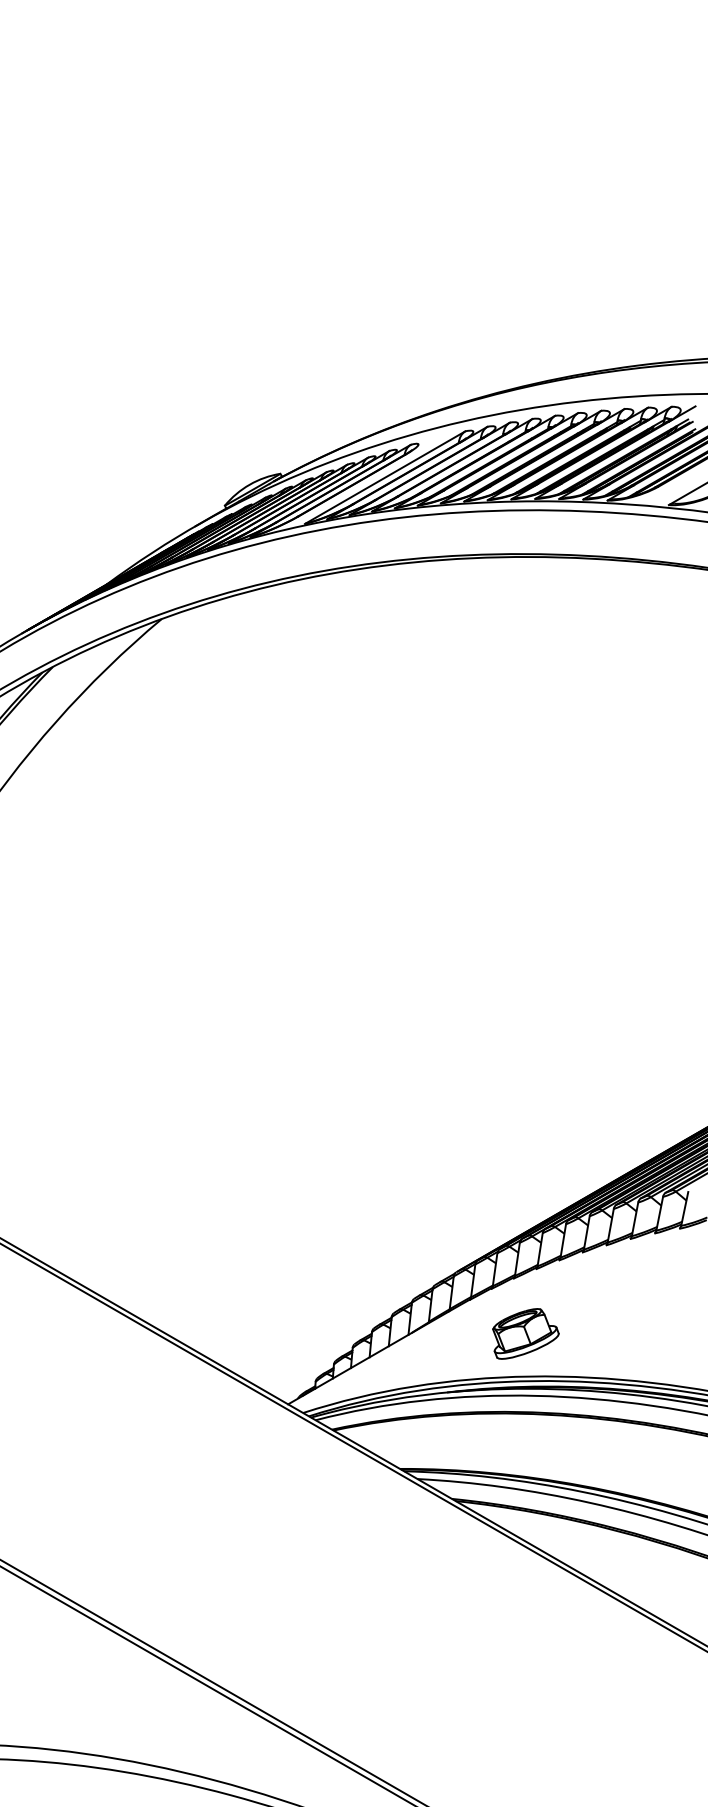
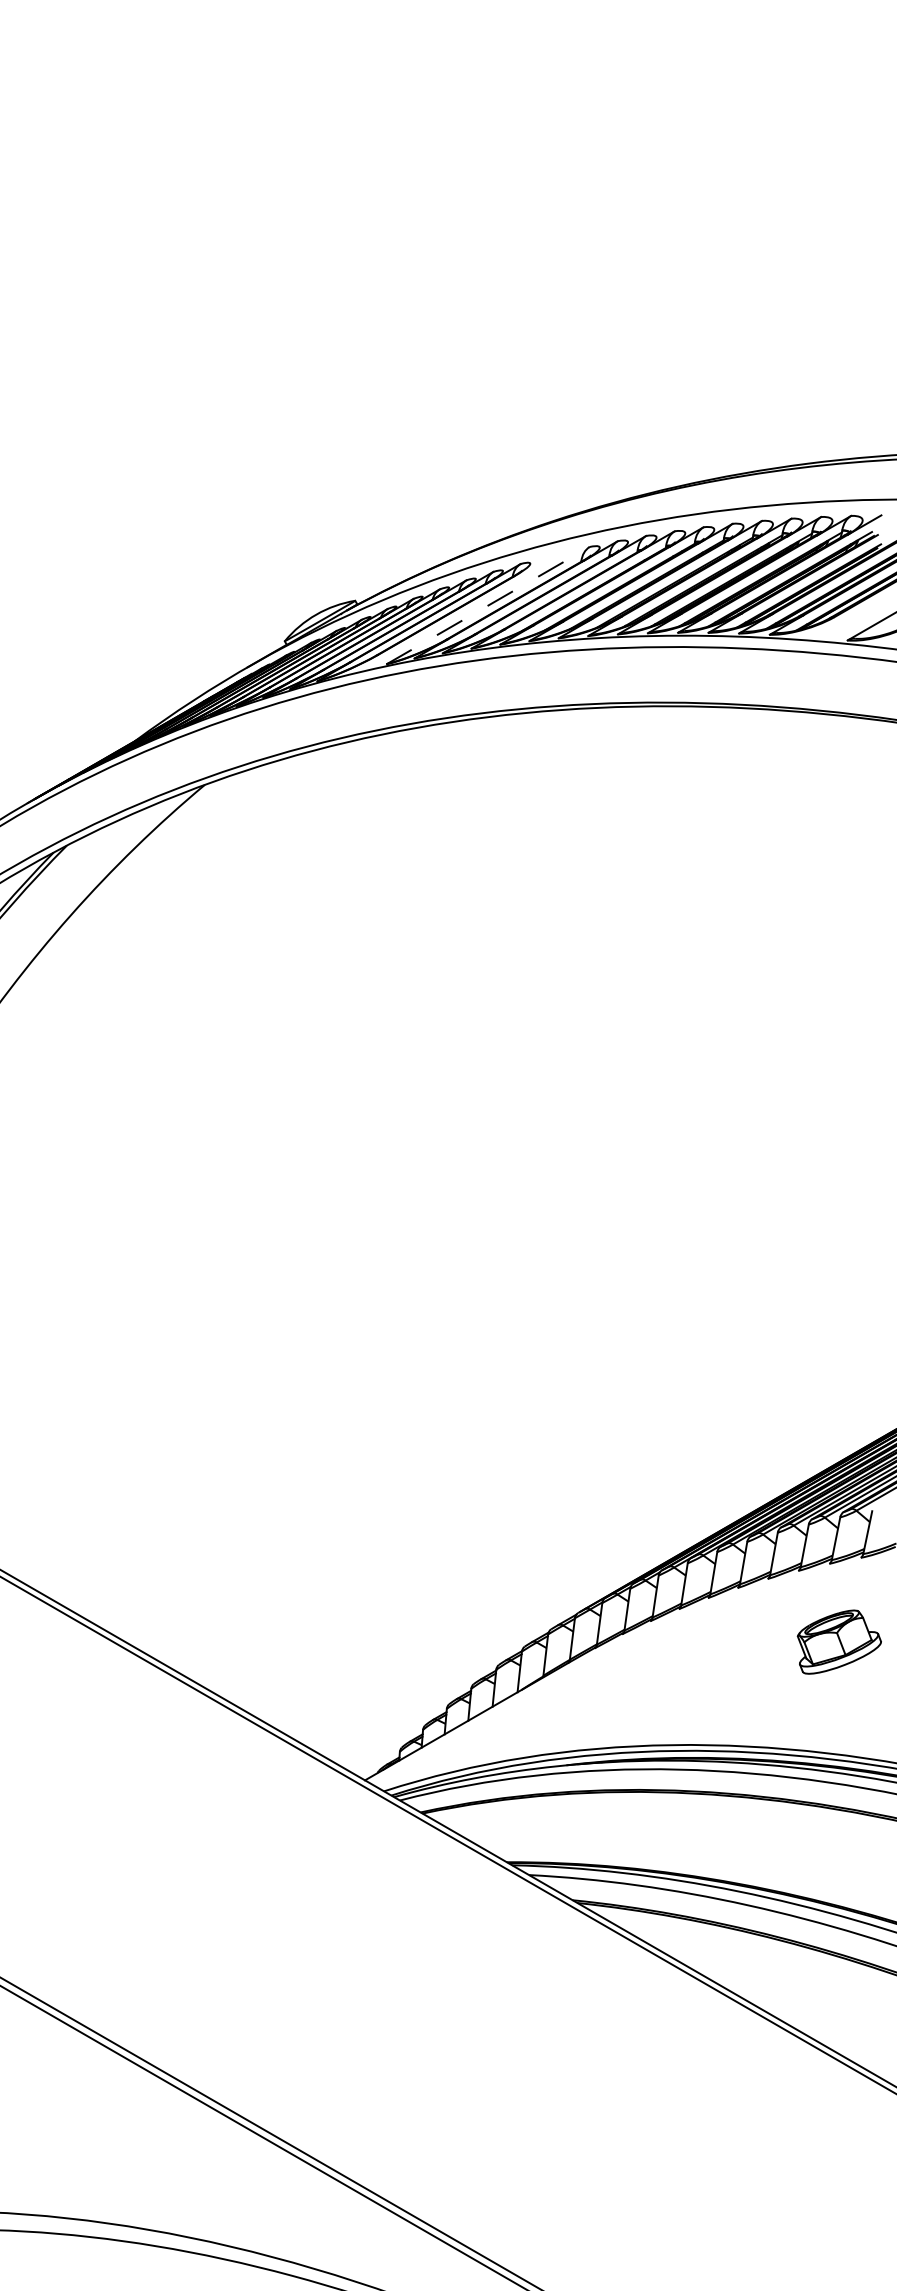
line: (385, 477) -> (488, 605), solid -> dashed
part: (525, 1333) -> (838, 1641), moved

